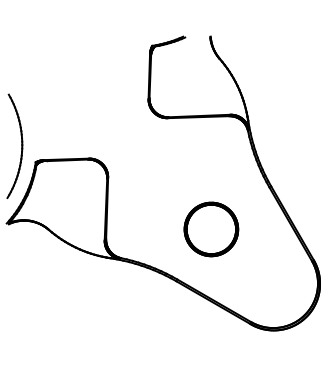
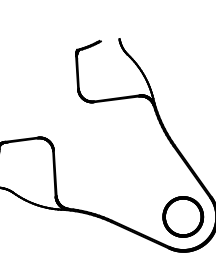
part: (211, 229) -> (183, 216), moved

